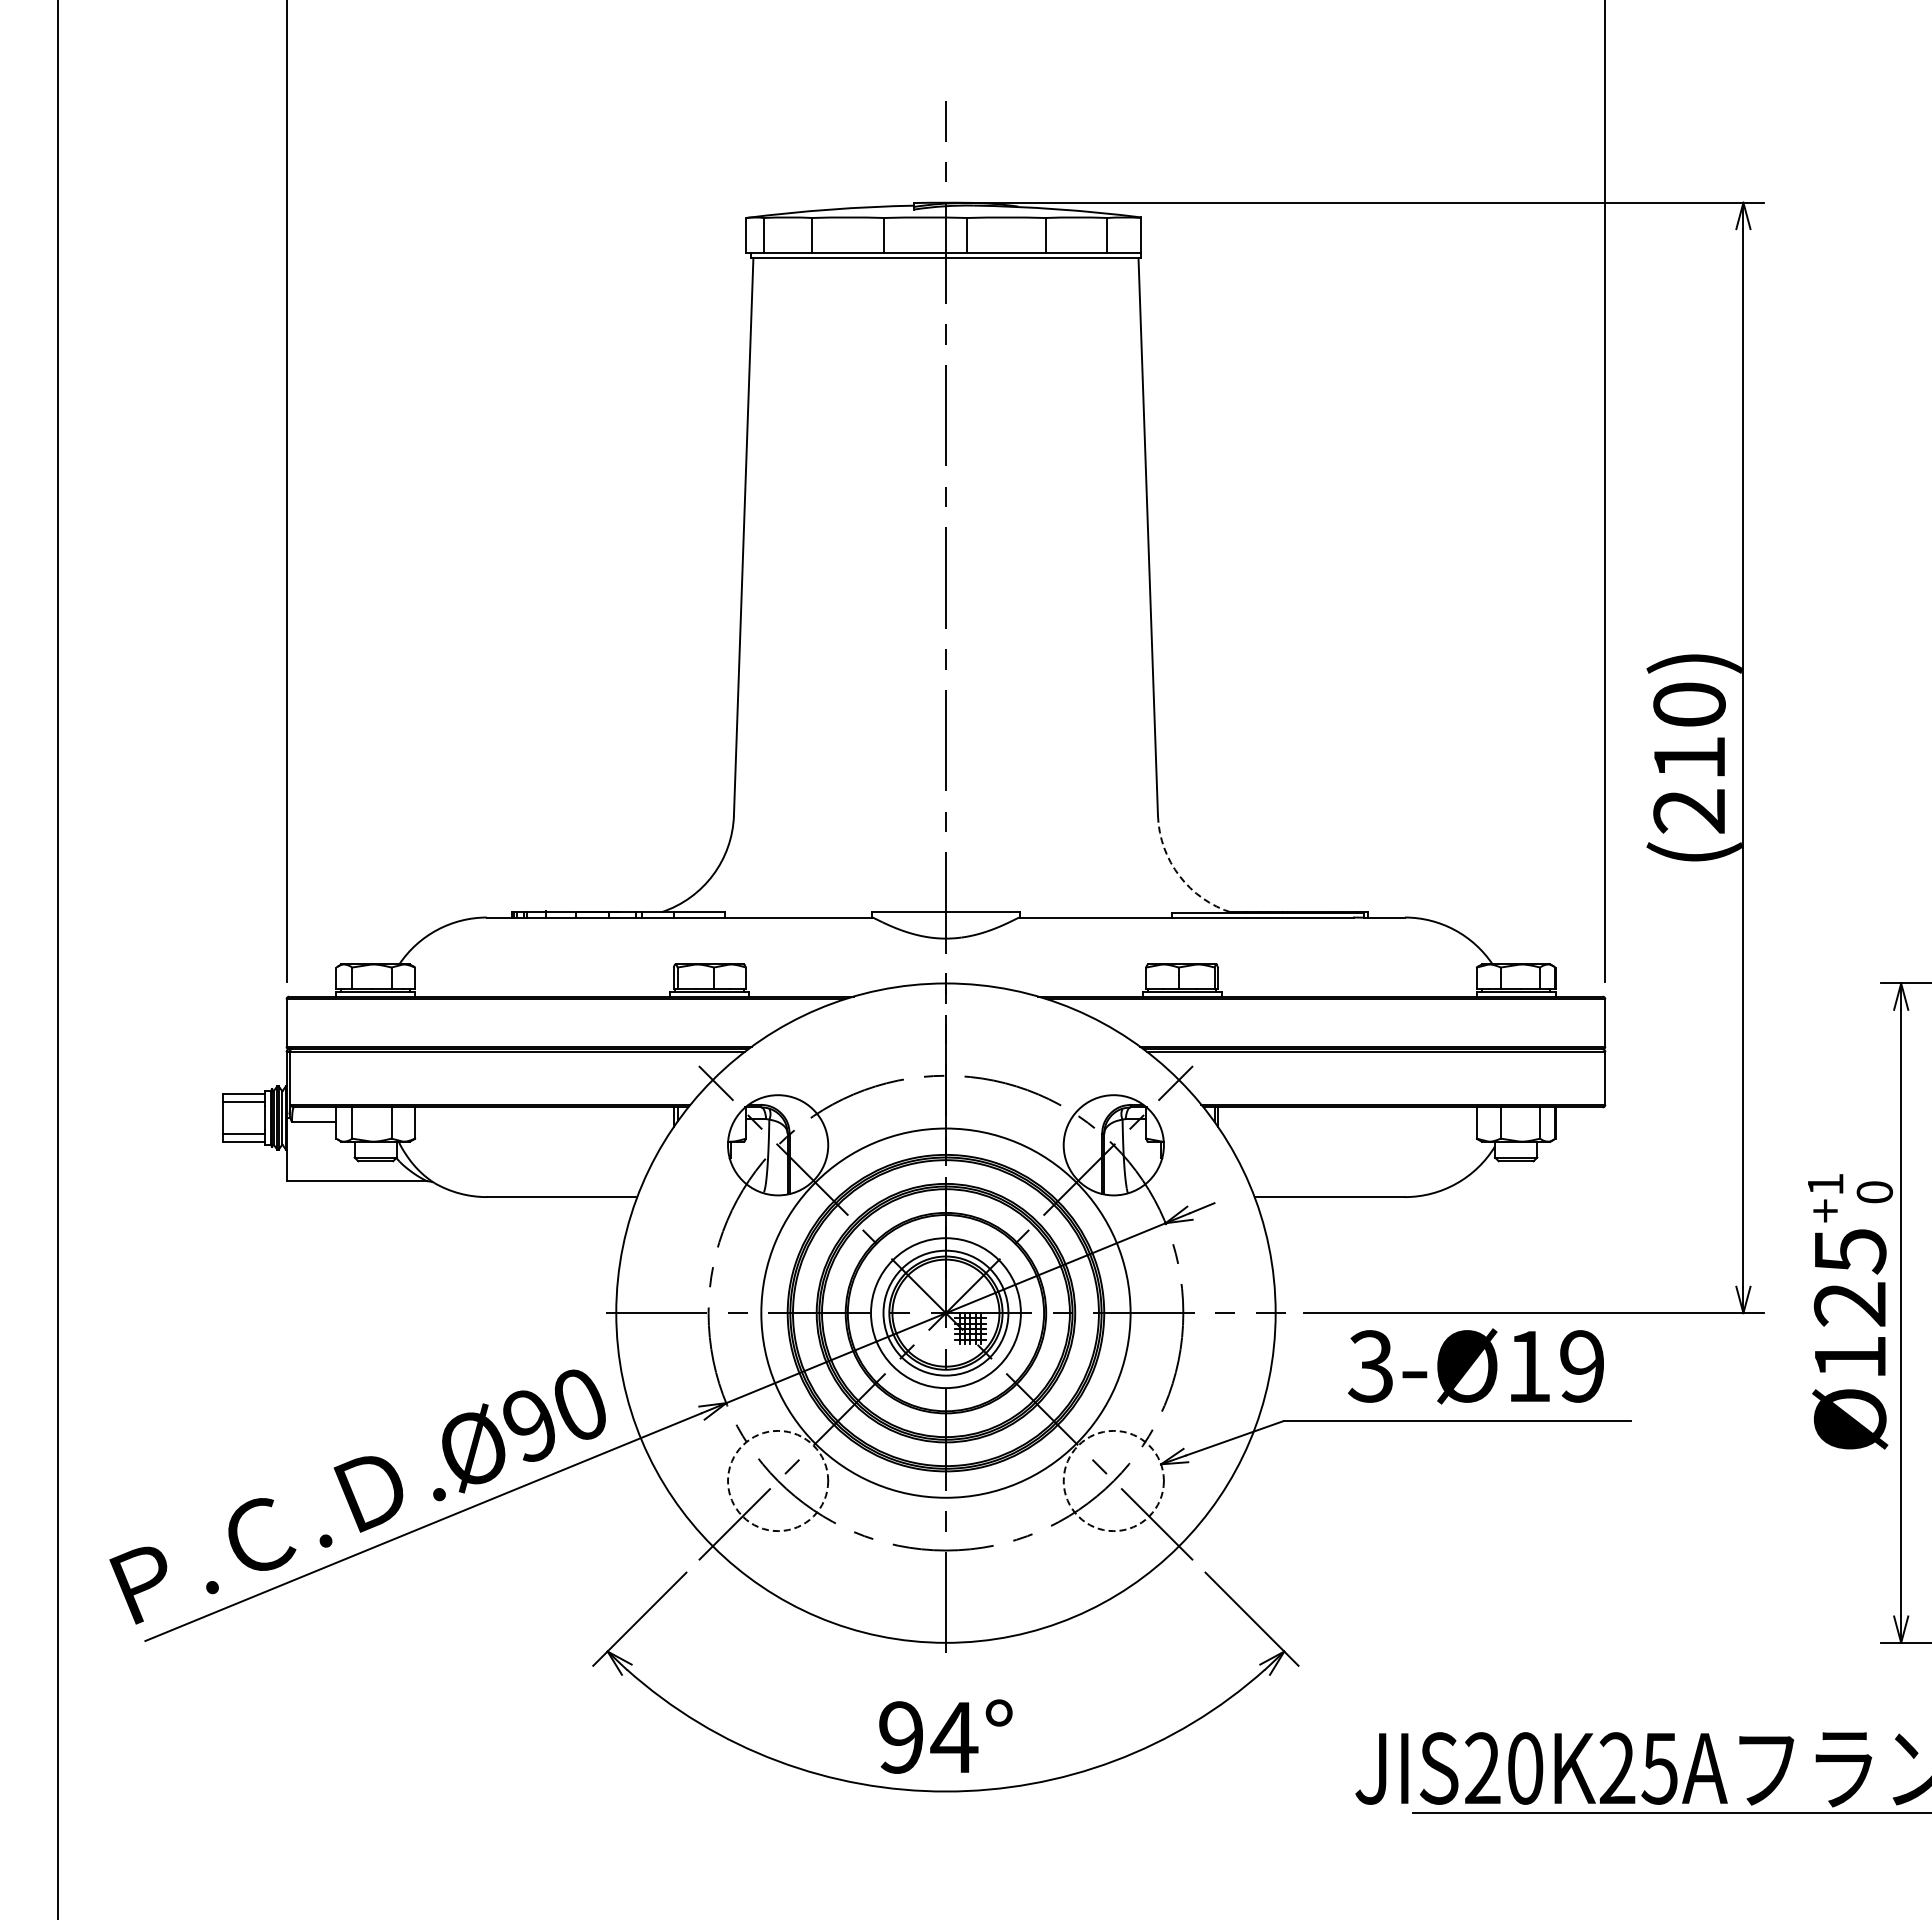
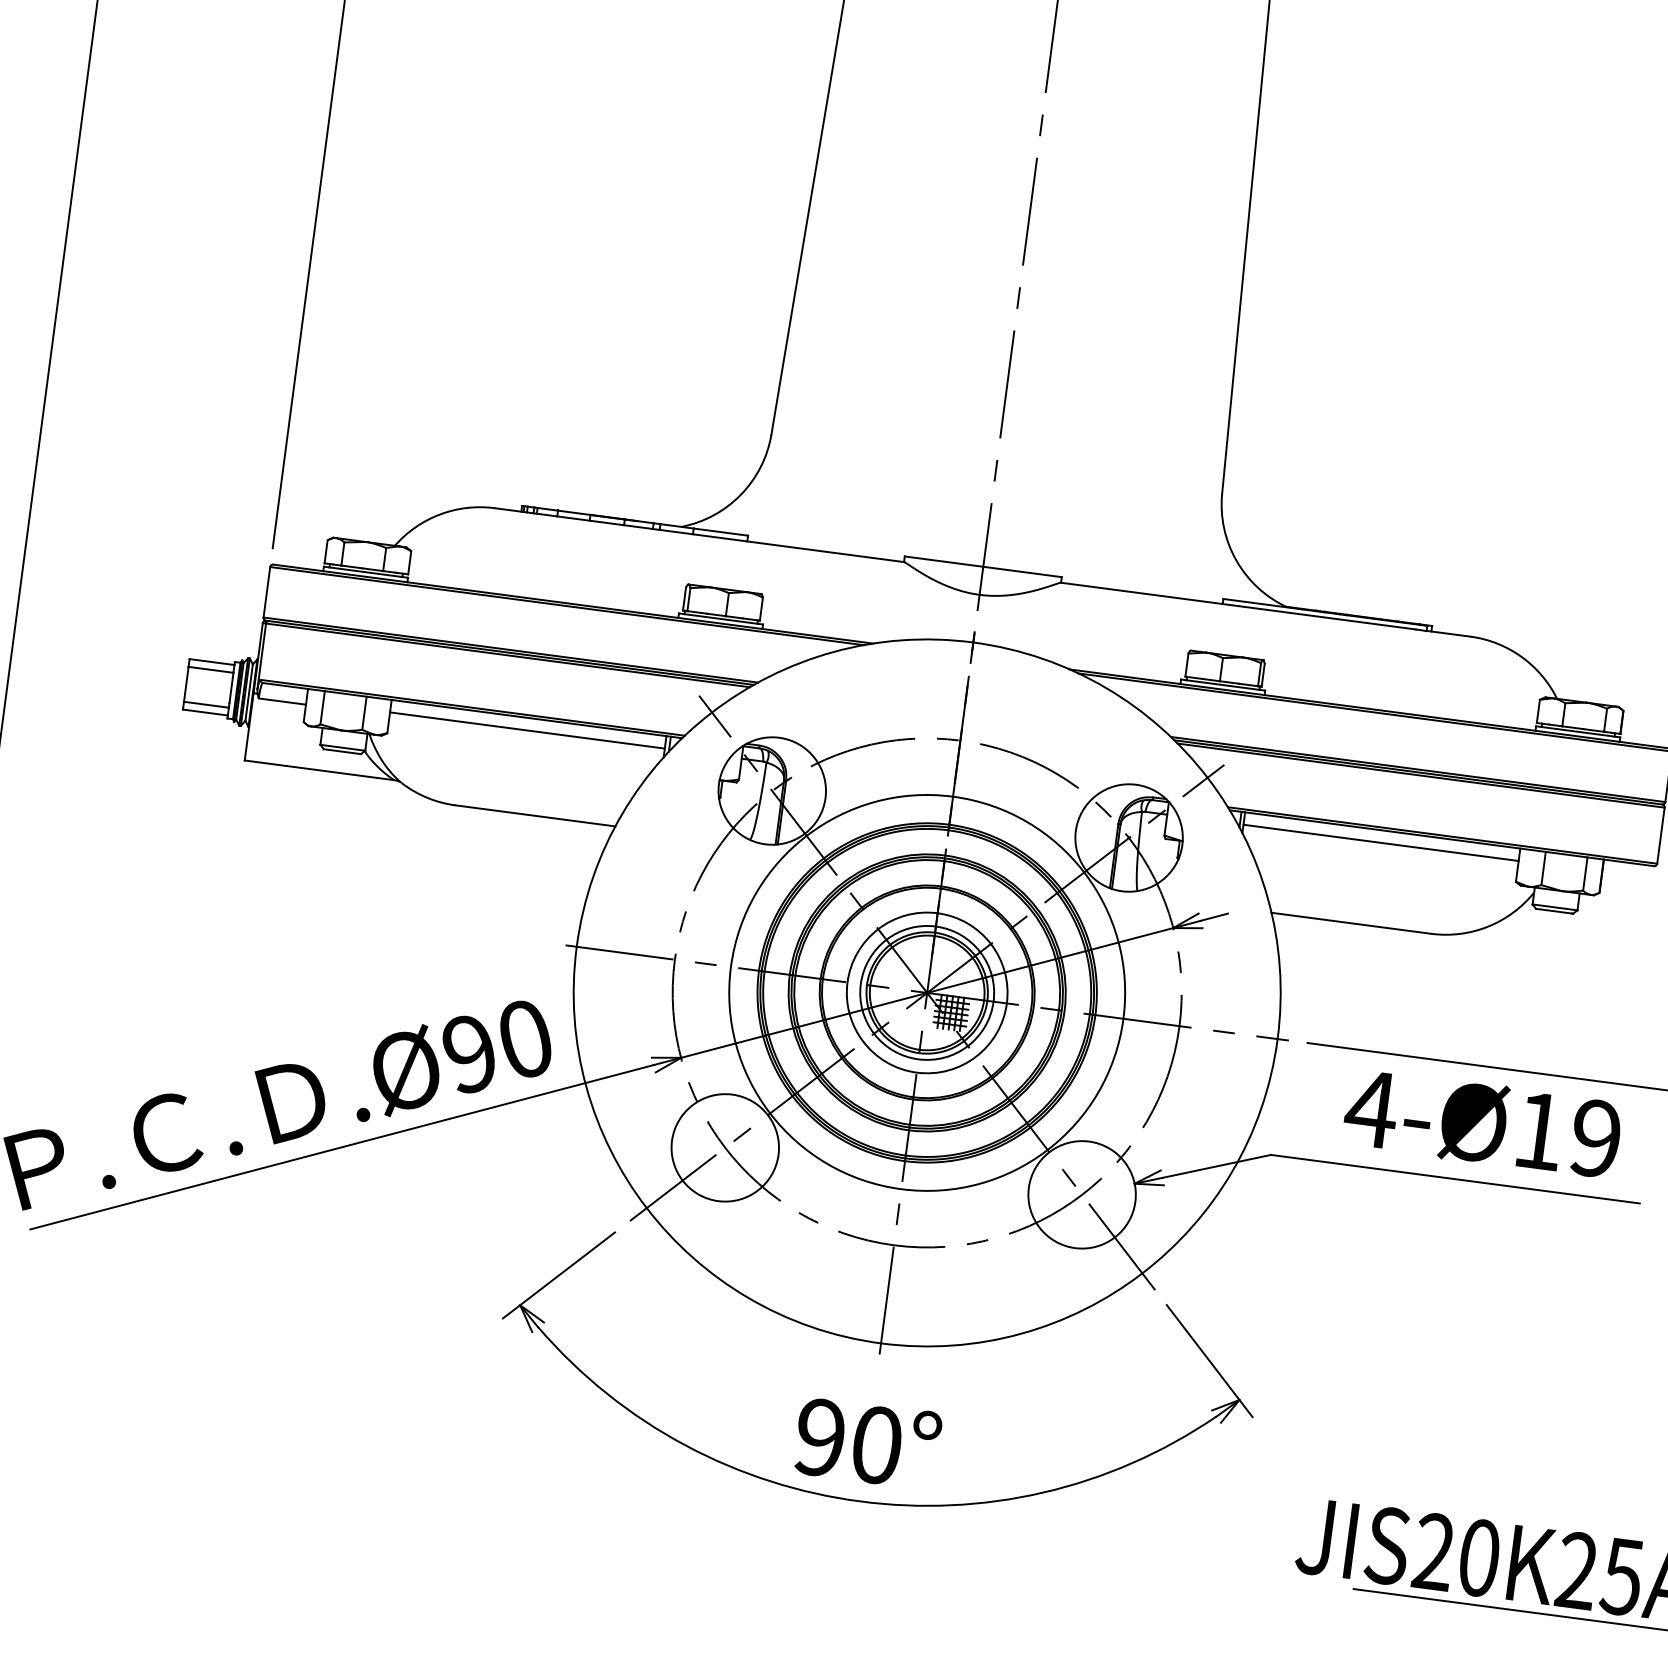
arc: (1179, 876) -> (1236, 561), dashed -> solid
line: (544, 1119) -> (527, 730), added
line: (1347, 1119) -> (1381, 843), added
text: (1370, 1366) -> (1370, 1109), 3-Ø19 -> 4-Ø19
circle: (778, 1480) -> (725, 1147), dashed -> solid
circle: (1113, 1480) -> (1081, 1194), dashed -> solid
text: (954, 1737) -> (876, 1445), 94° -> 90°

